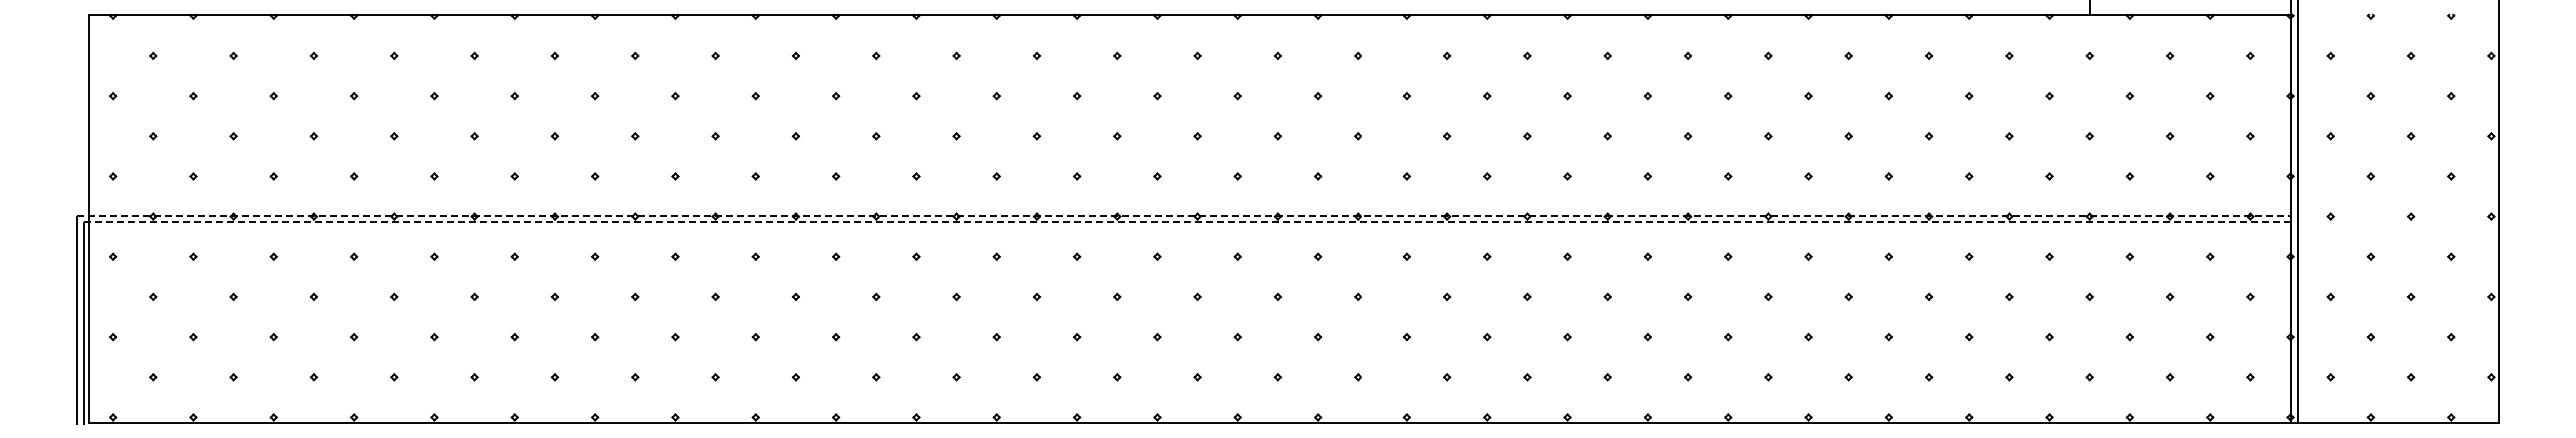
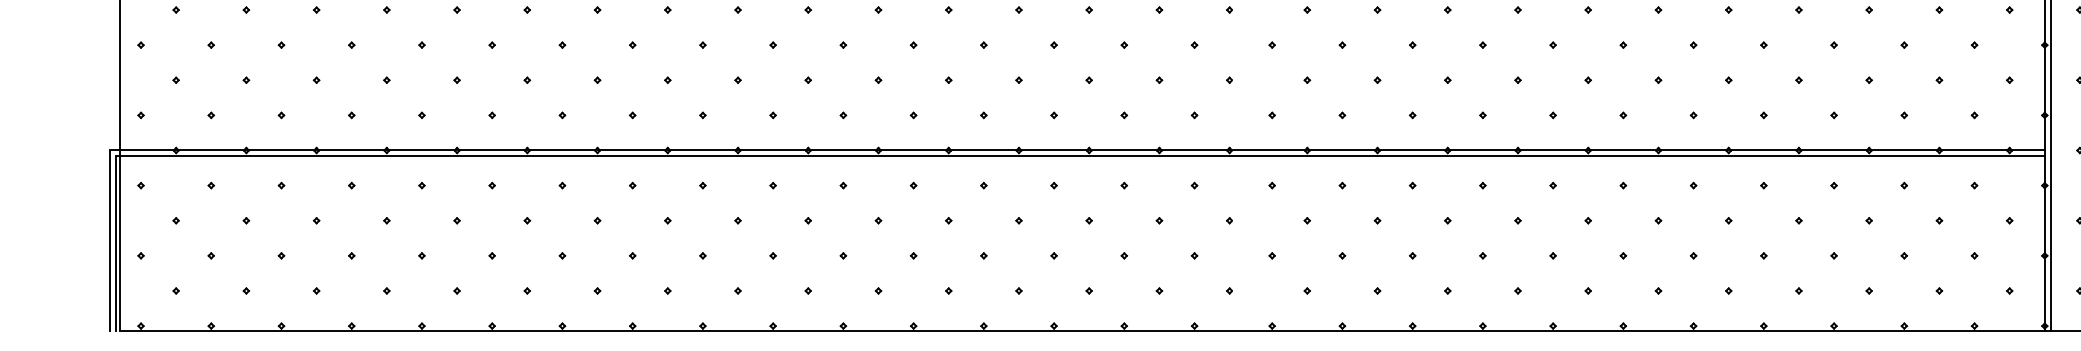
line: (1184, 215) -> (1077, 149), dashed -> solid
line: (1187, 222) -> (1080, 155), dashed -> solid

